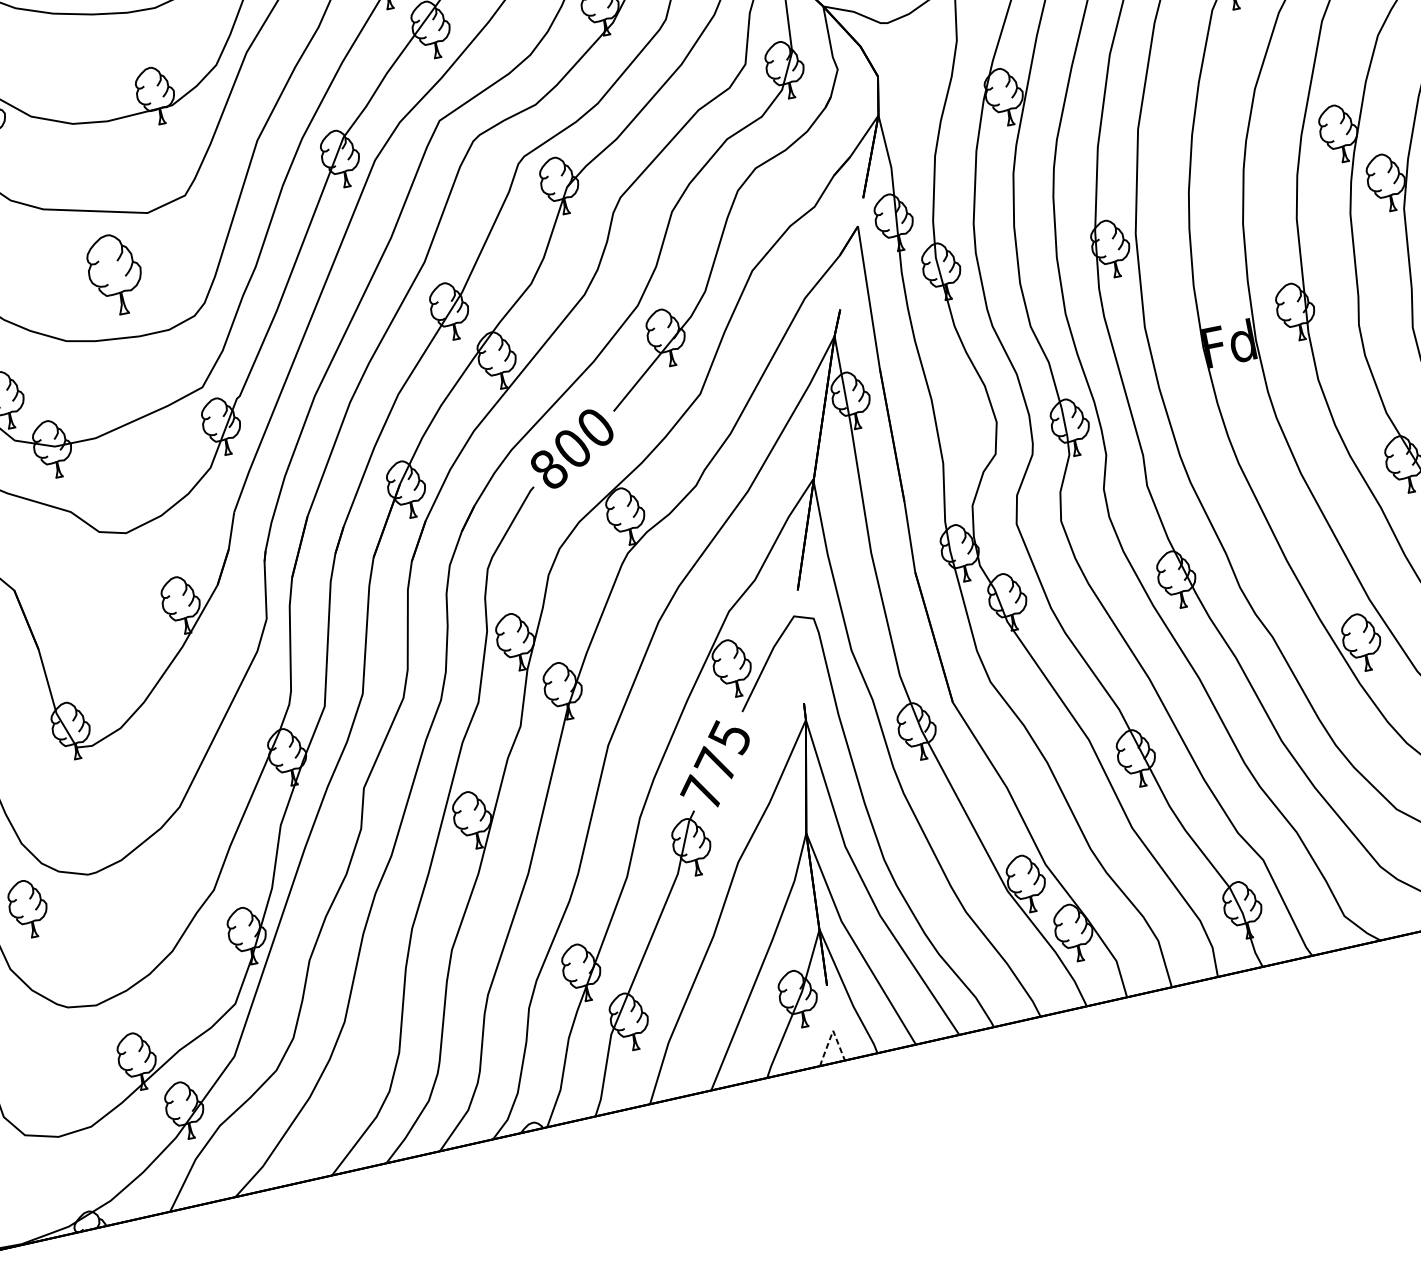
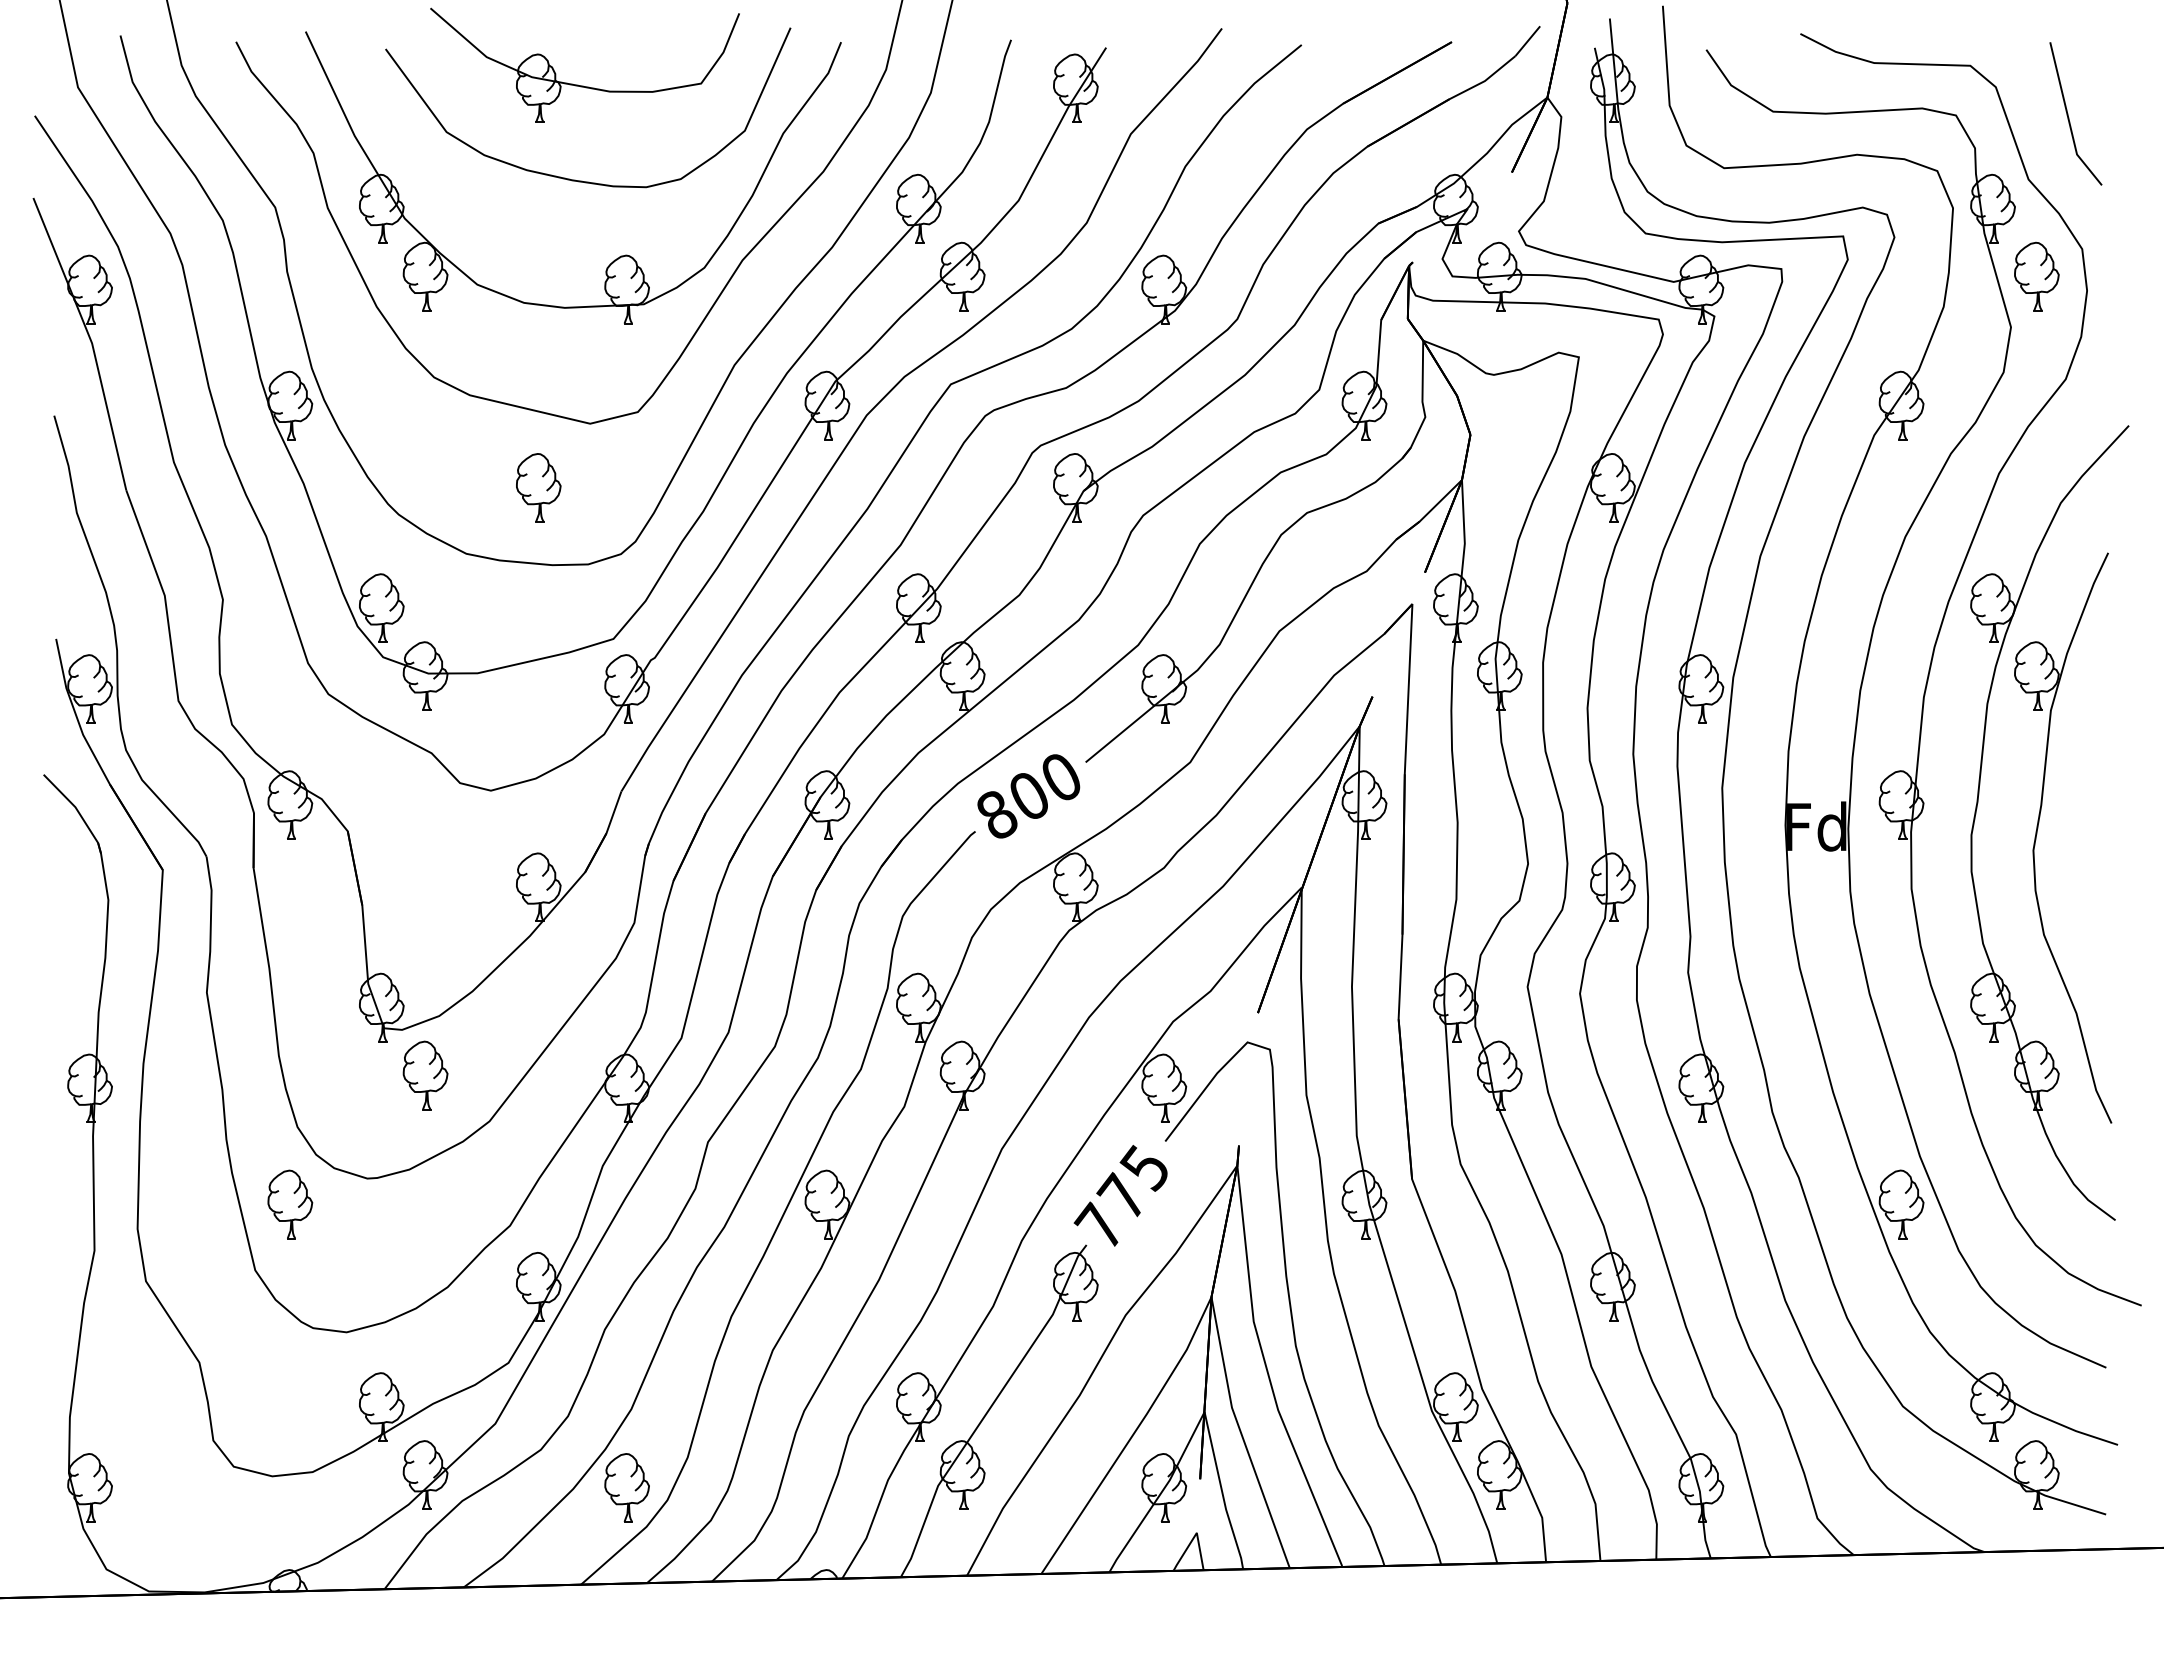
part: (115, 274) -> (538, 487), size x0.71
part: (119, 779) -> (425, 1075), added
line: (832, 1033) -> (1195, 1535), dashed -> solid
part: (353, 1087) -> (626, 1487), added

